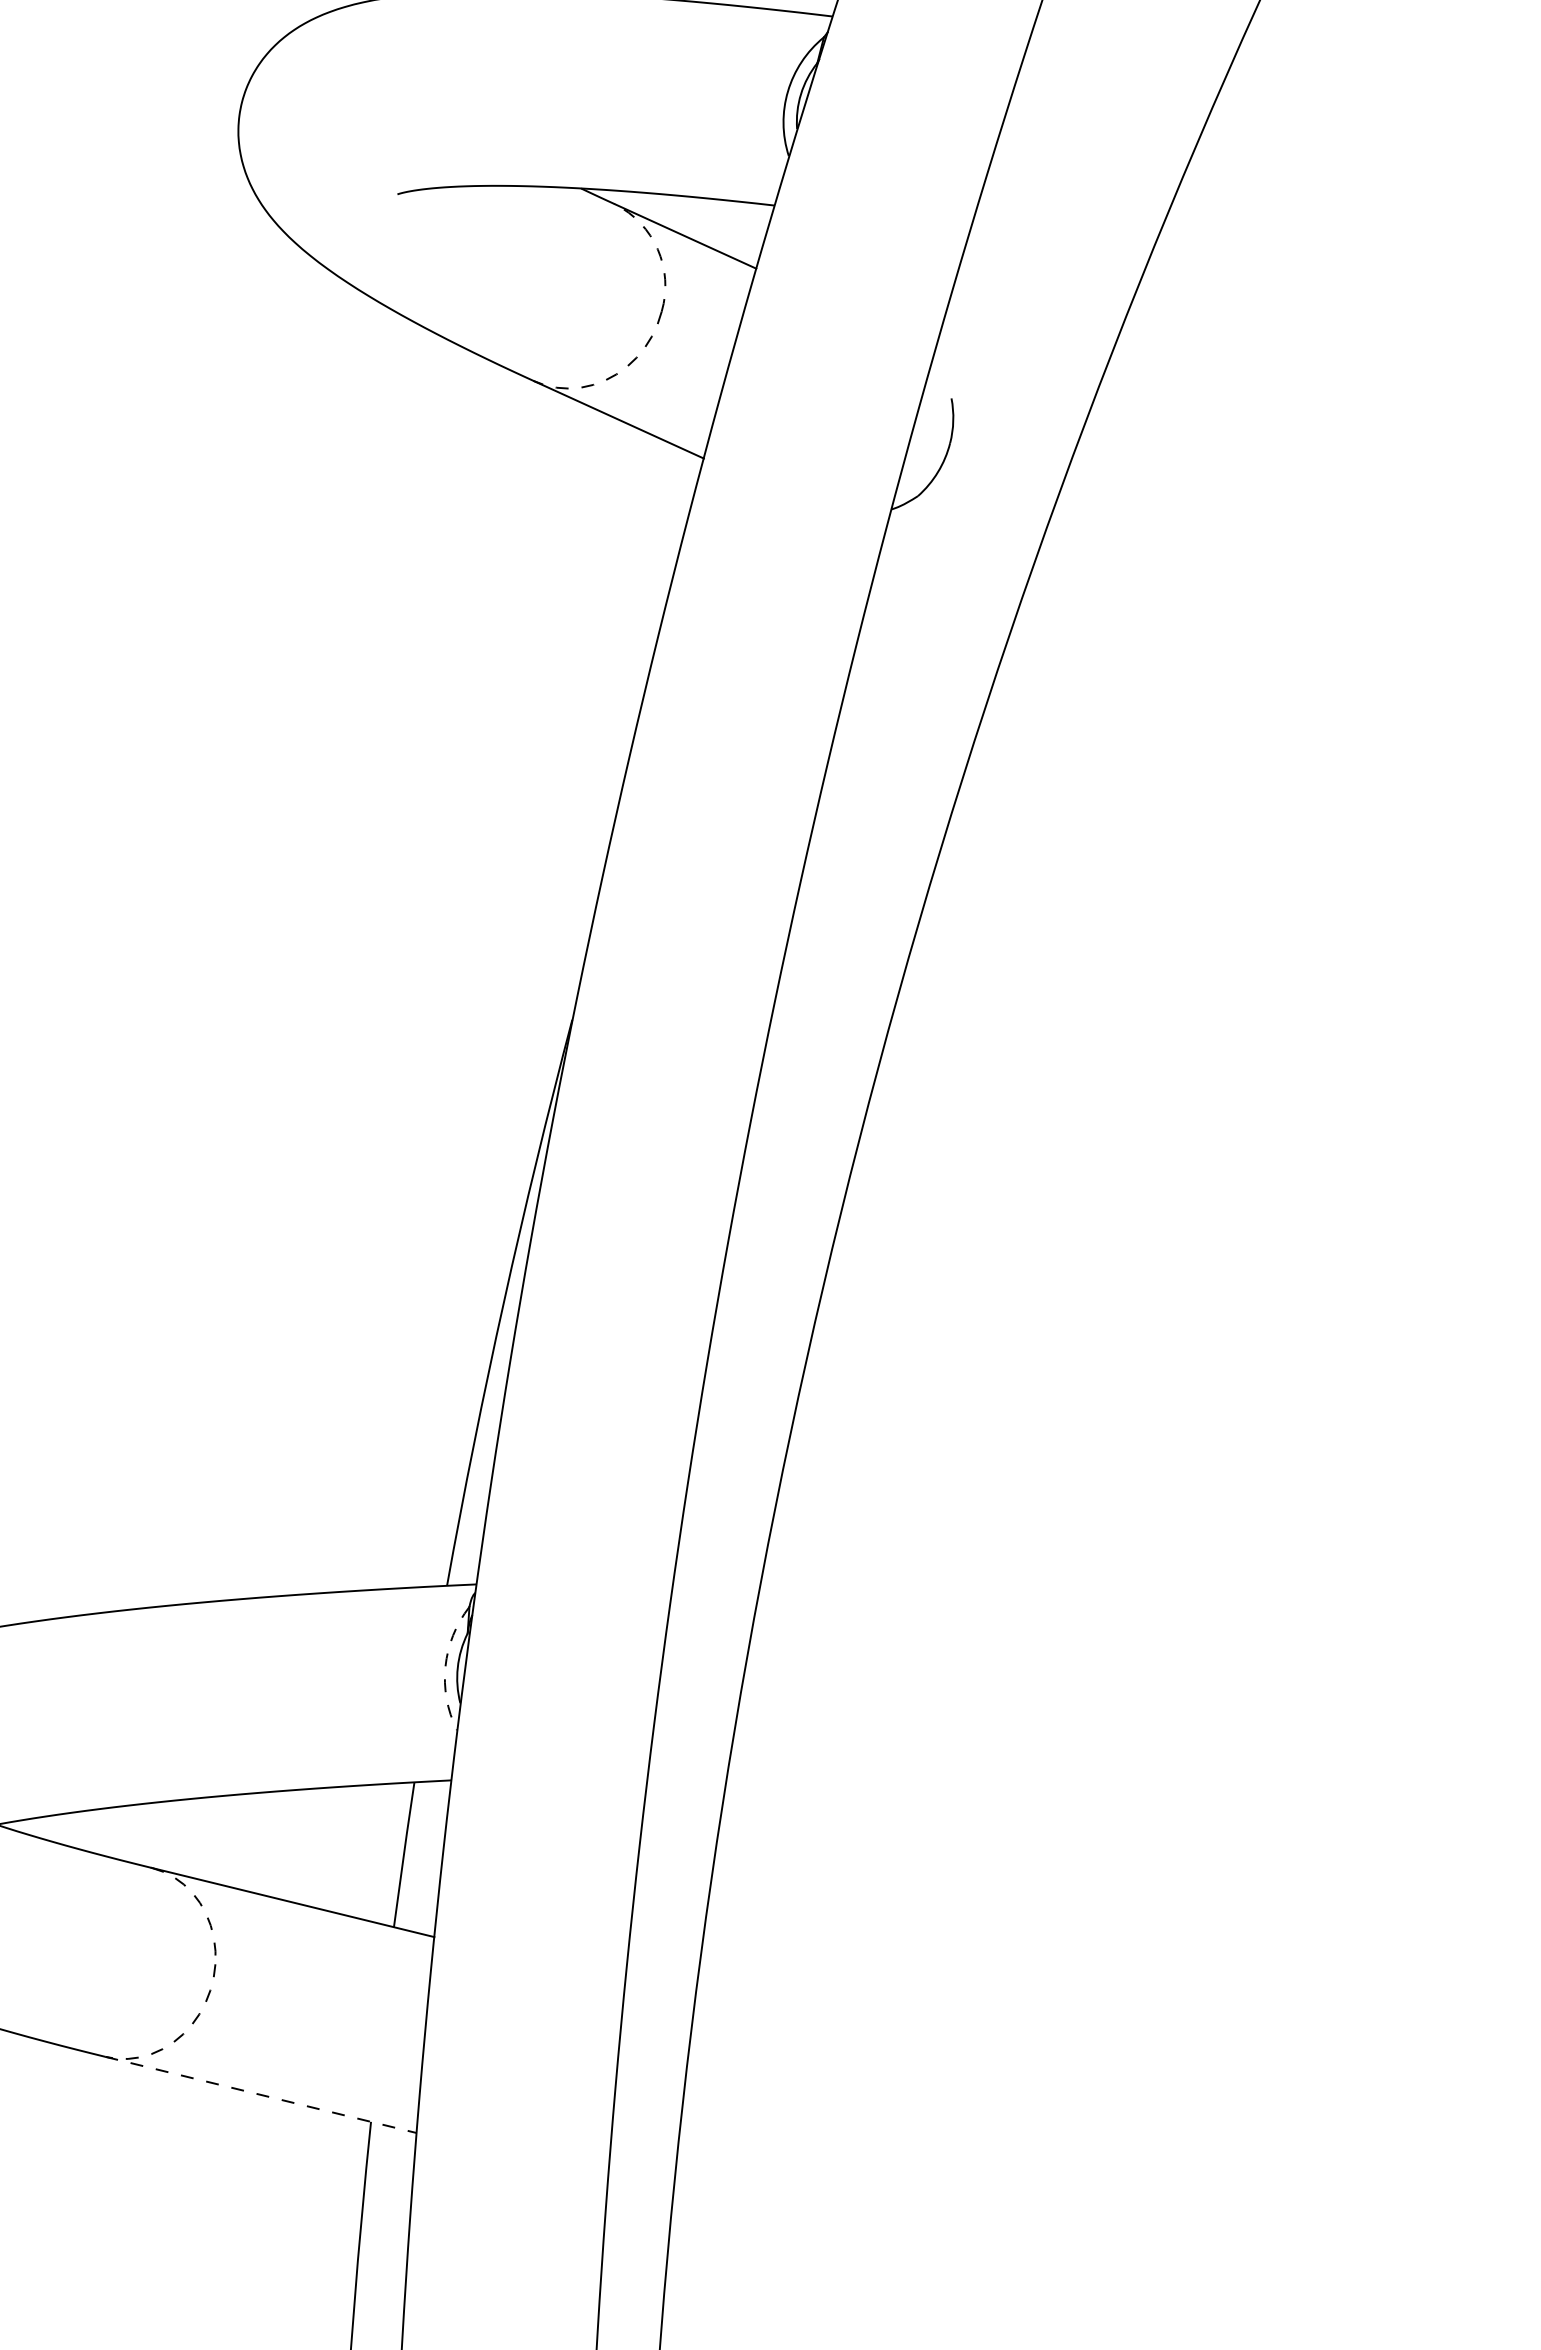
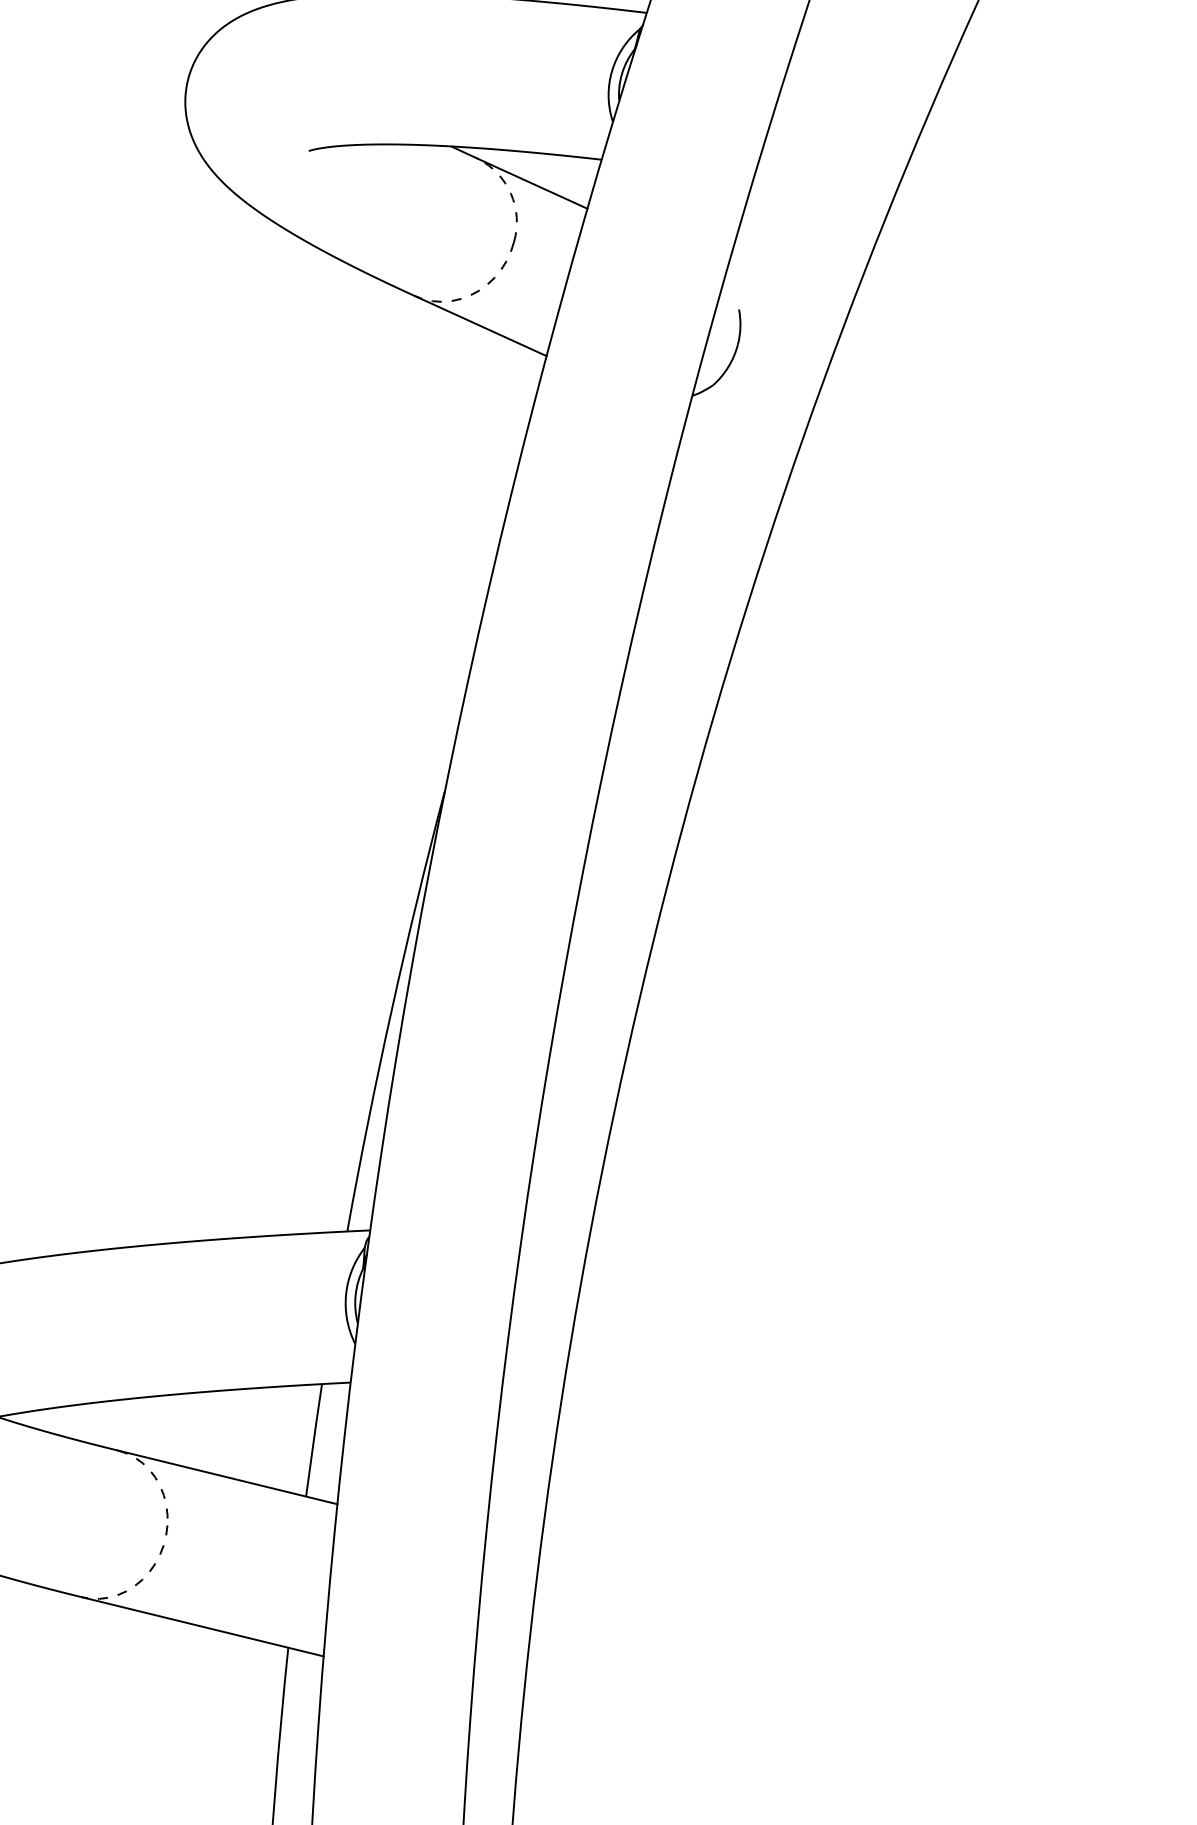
arc: (445, 1666) -> (346, 1294), dashed -> solid
line: (261, 2095) -> (203, 1627), dashed -> solid

